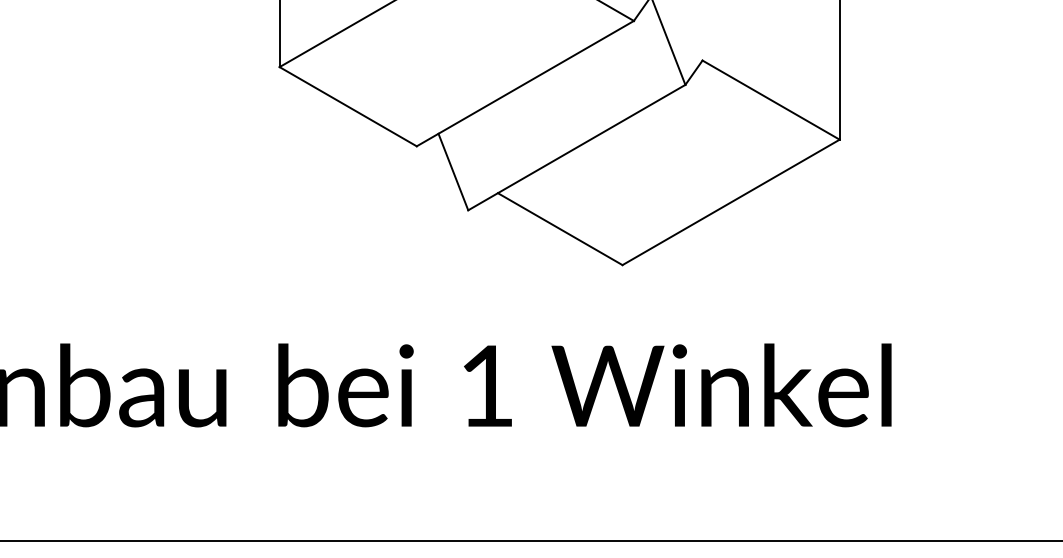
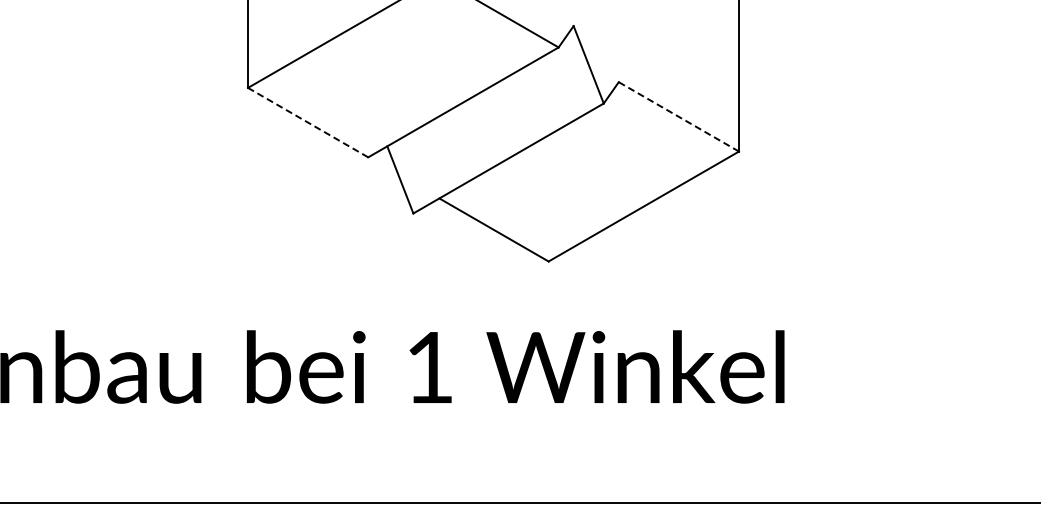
line: (771, 100) -> (679, 117), solid -> dashed
line: (347, 106) -> (307, 122), solid -> dashed

